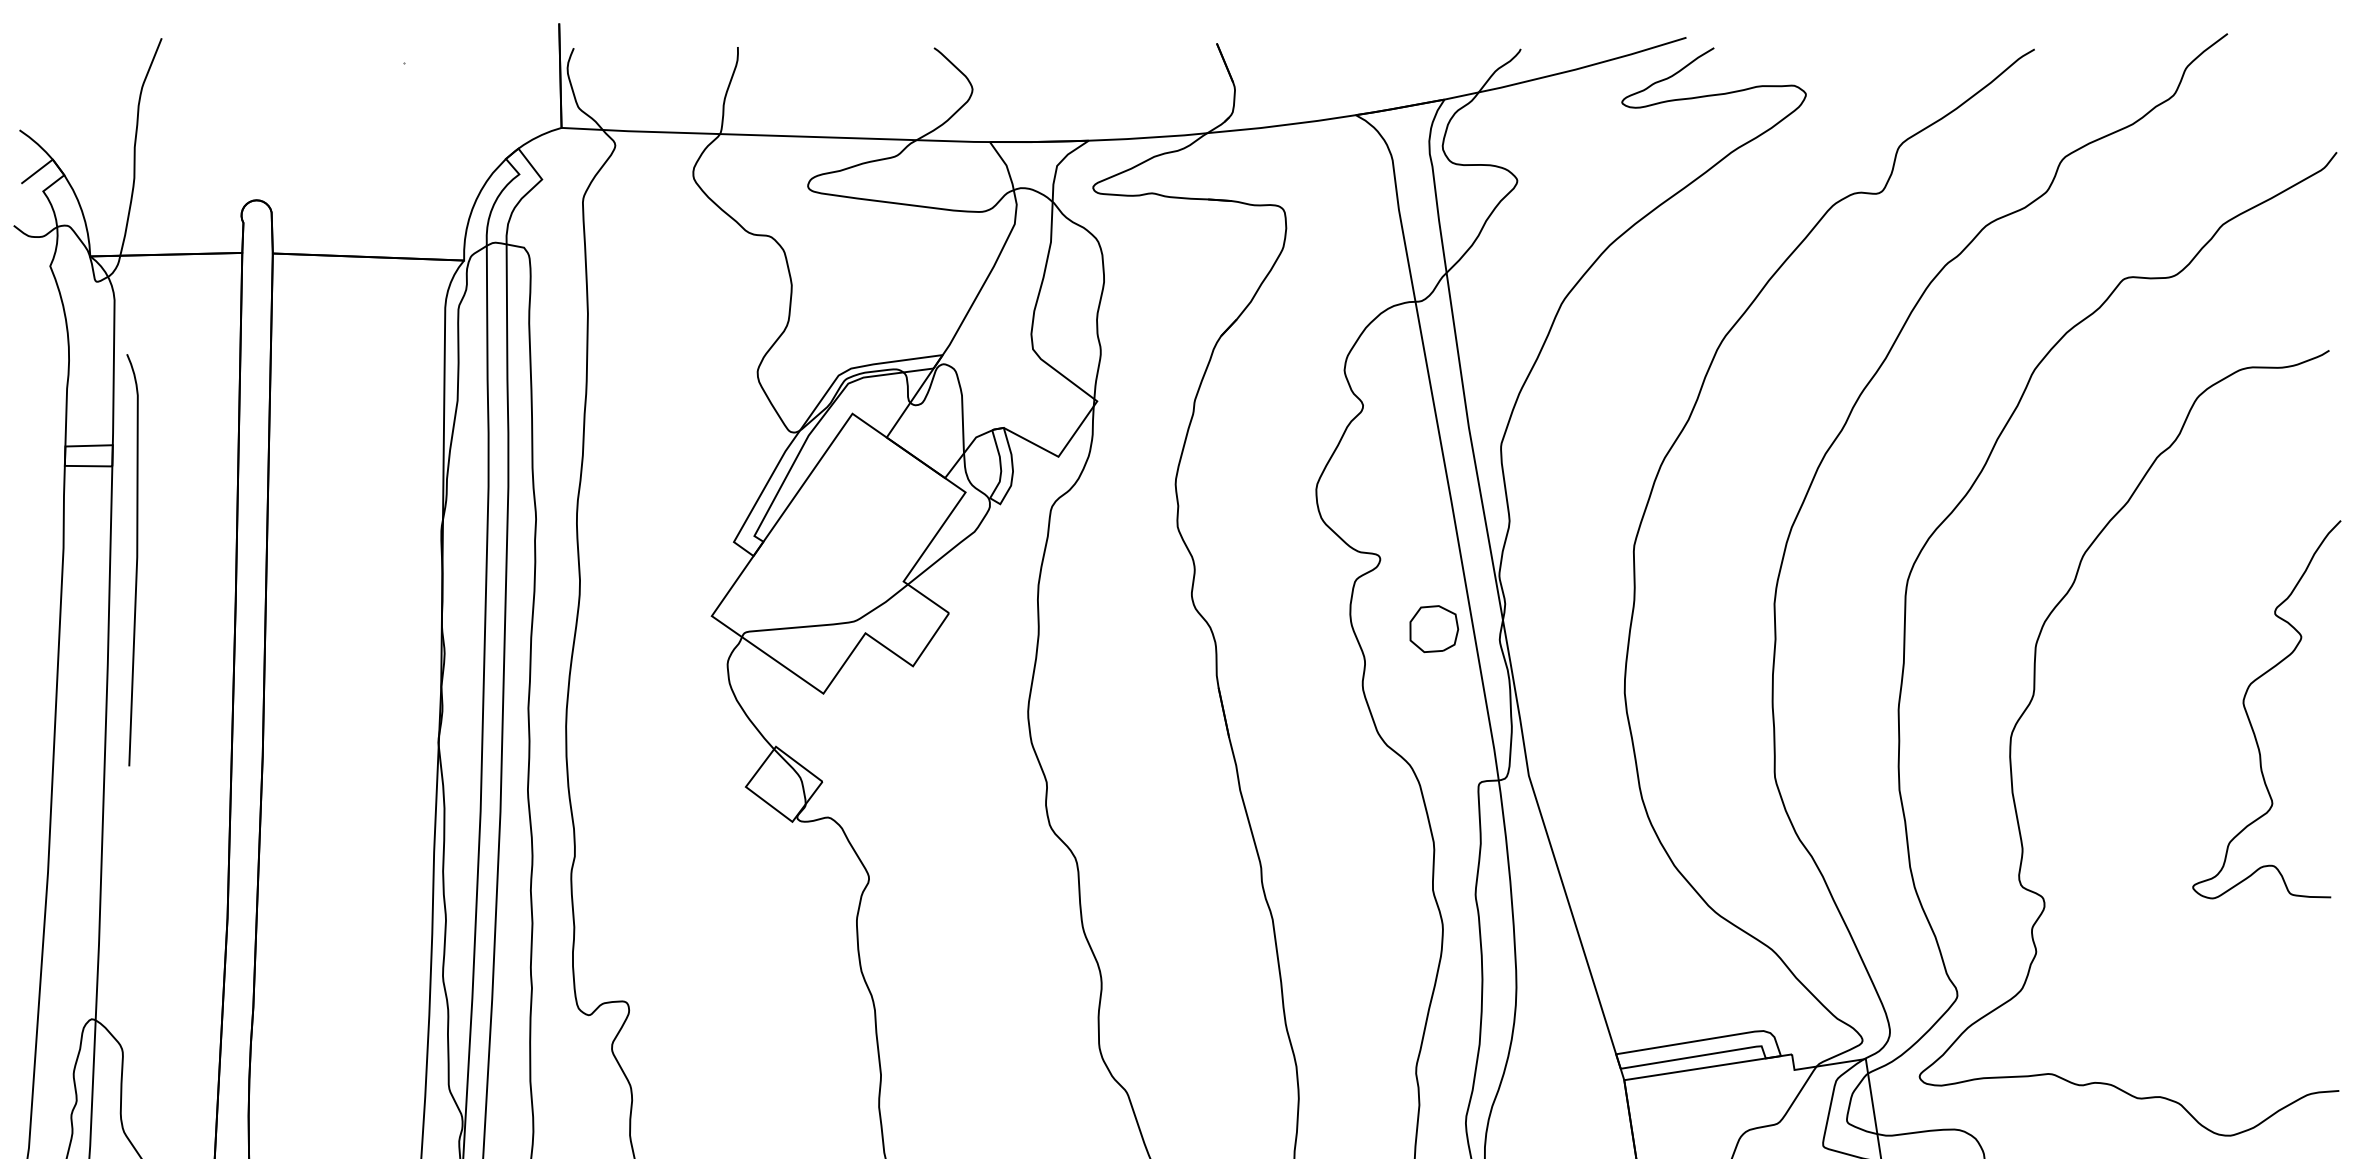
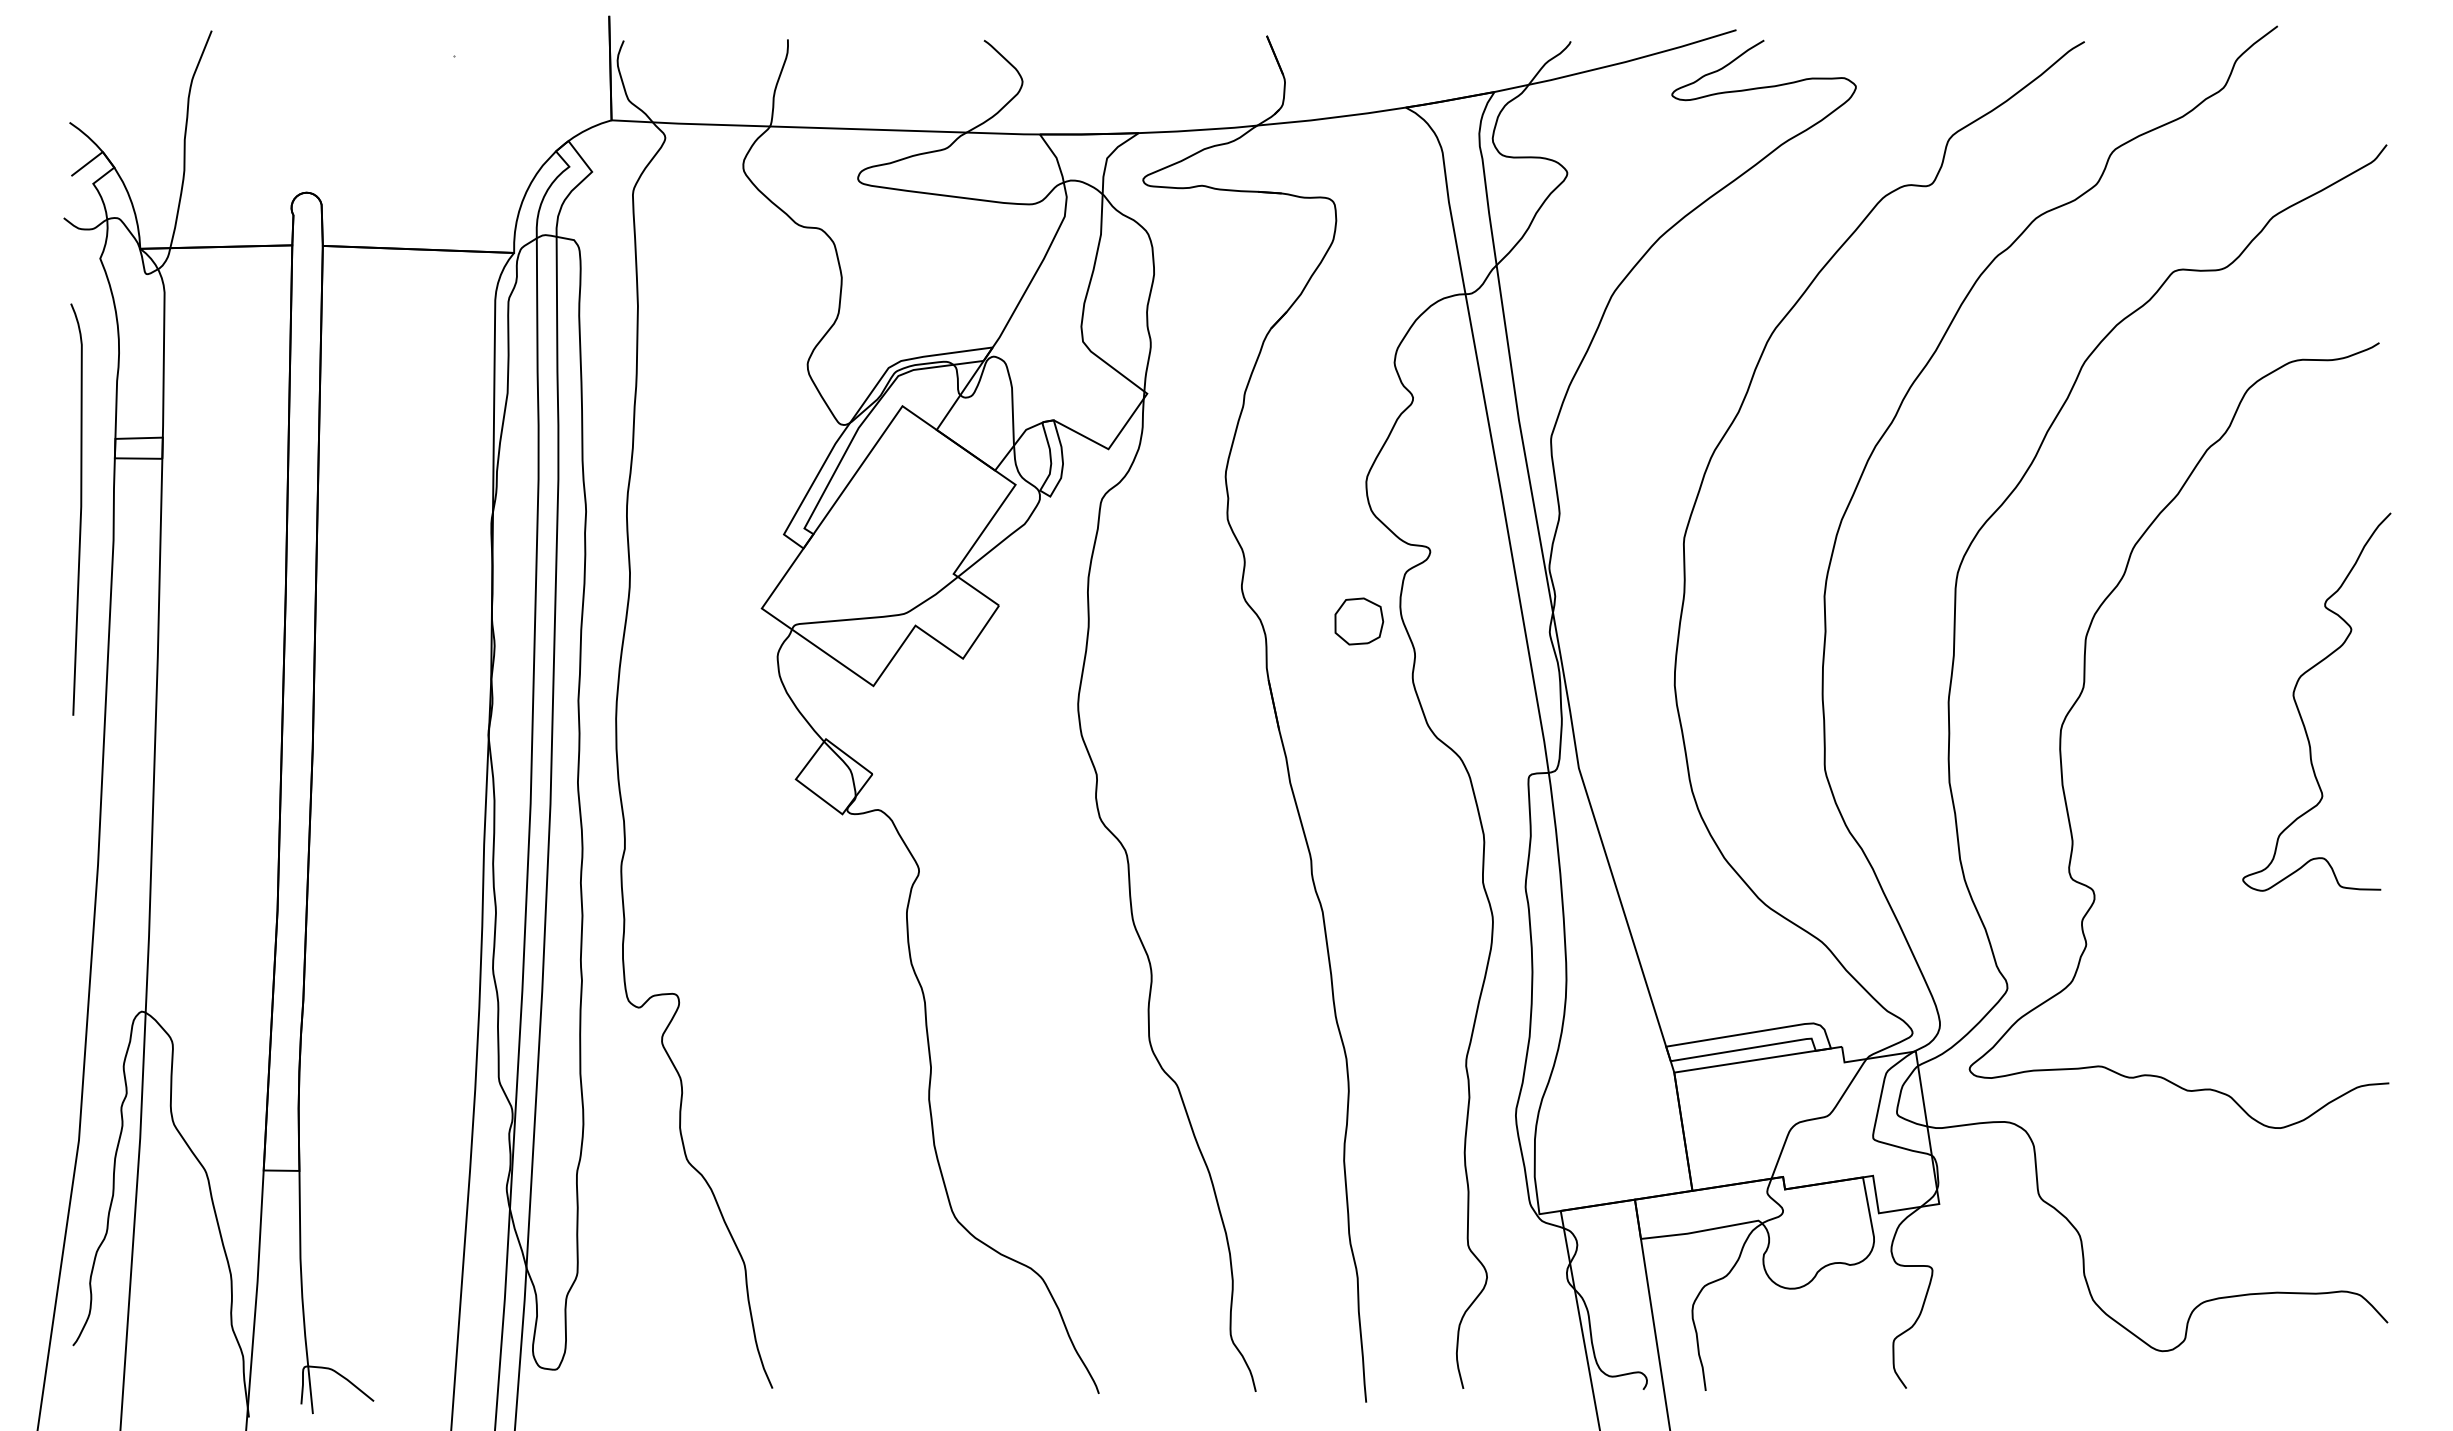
curve: (136, 560) -> (80, 509), moved
part: (1434, 629) -> (1359, 621), moved

